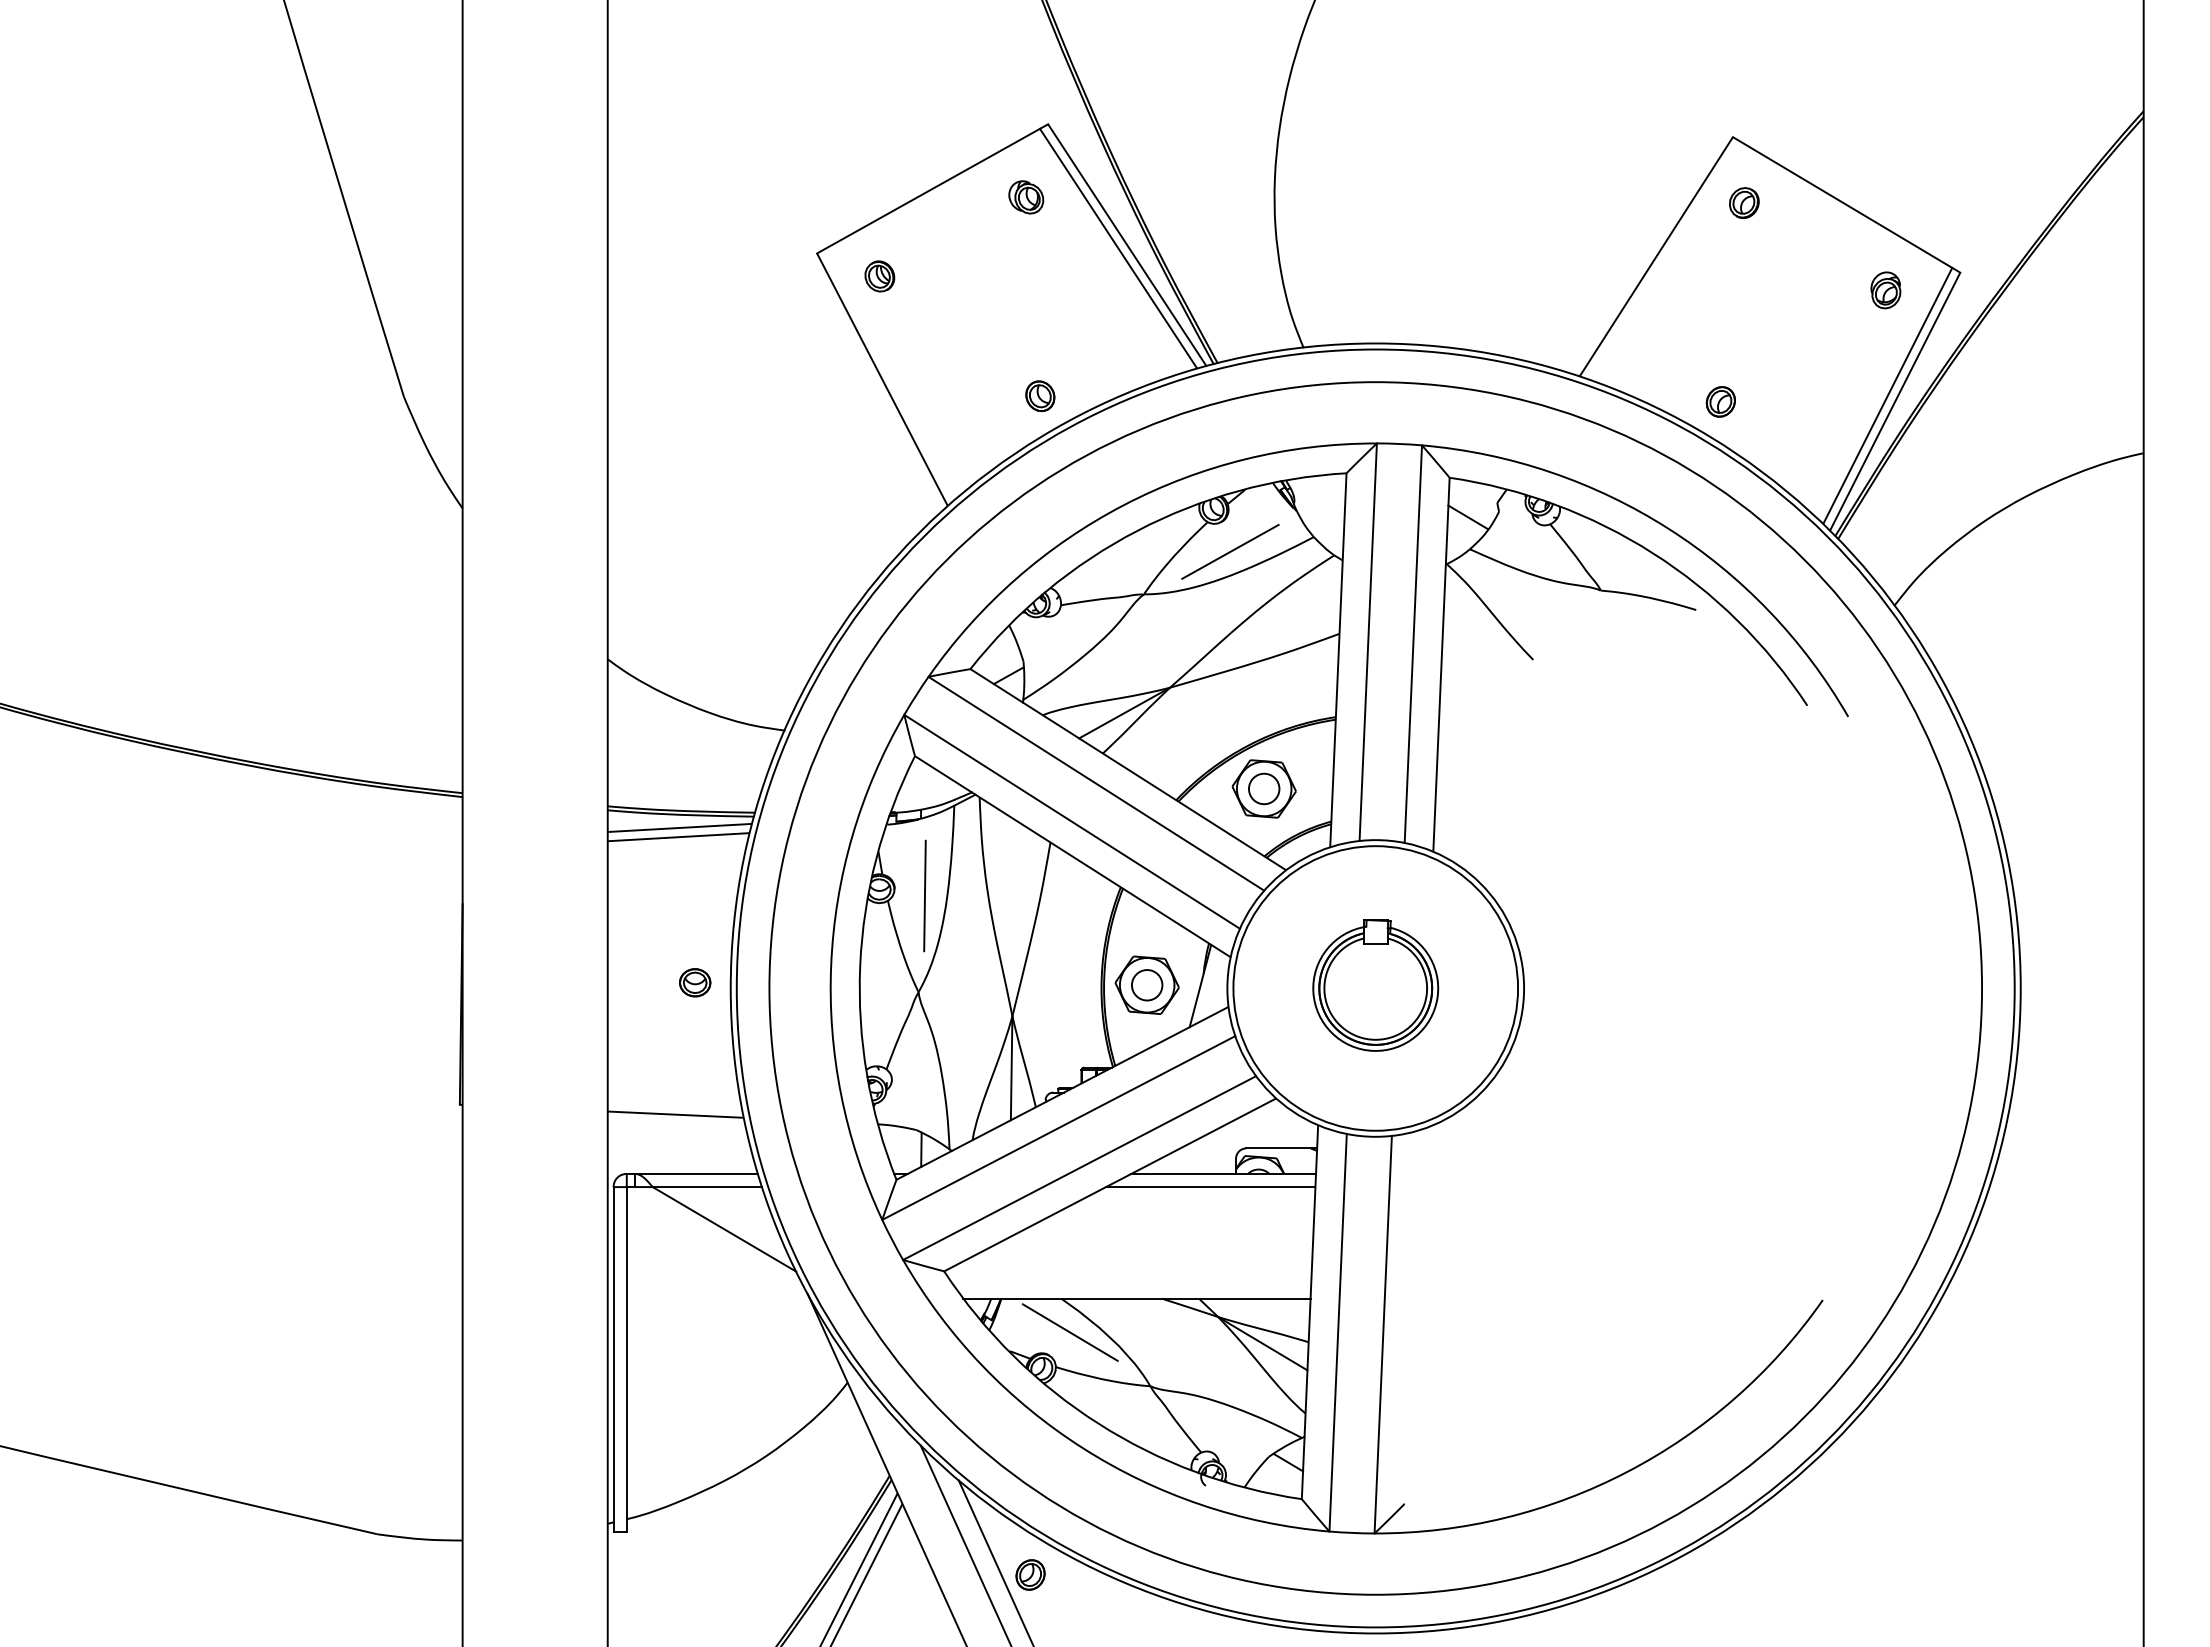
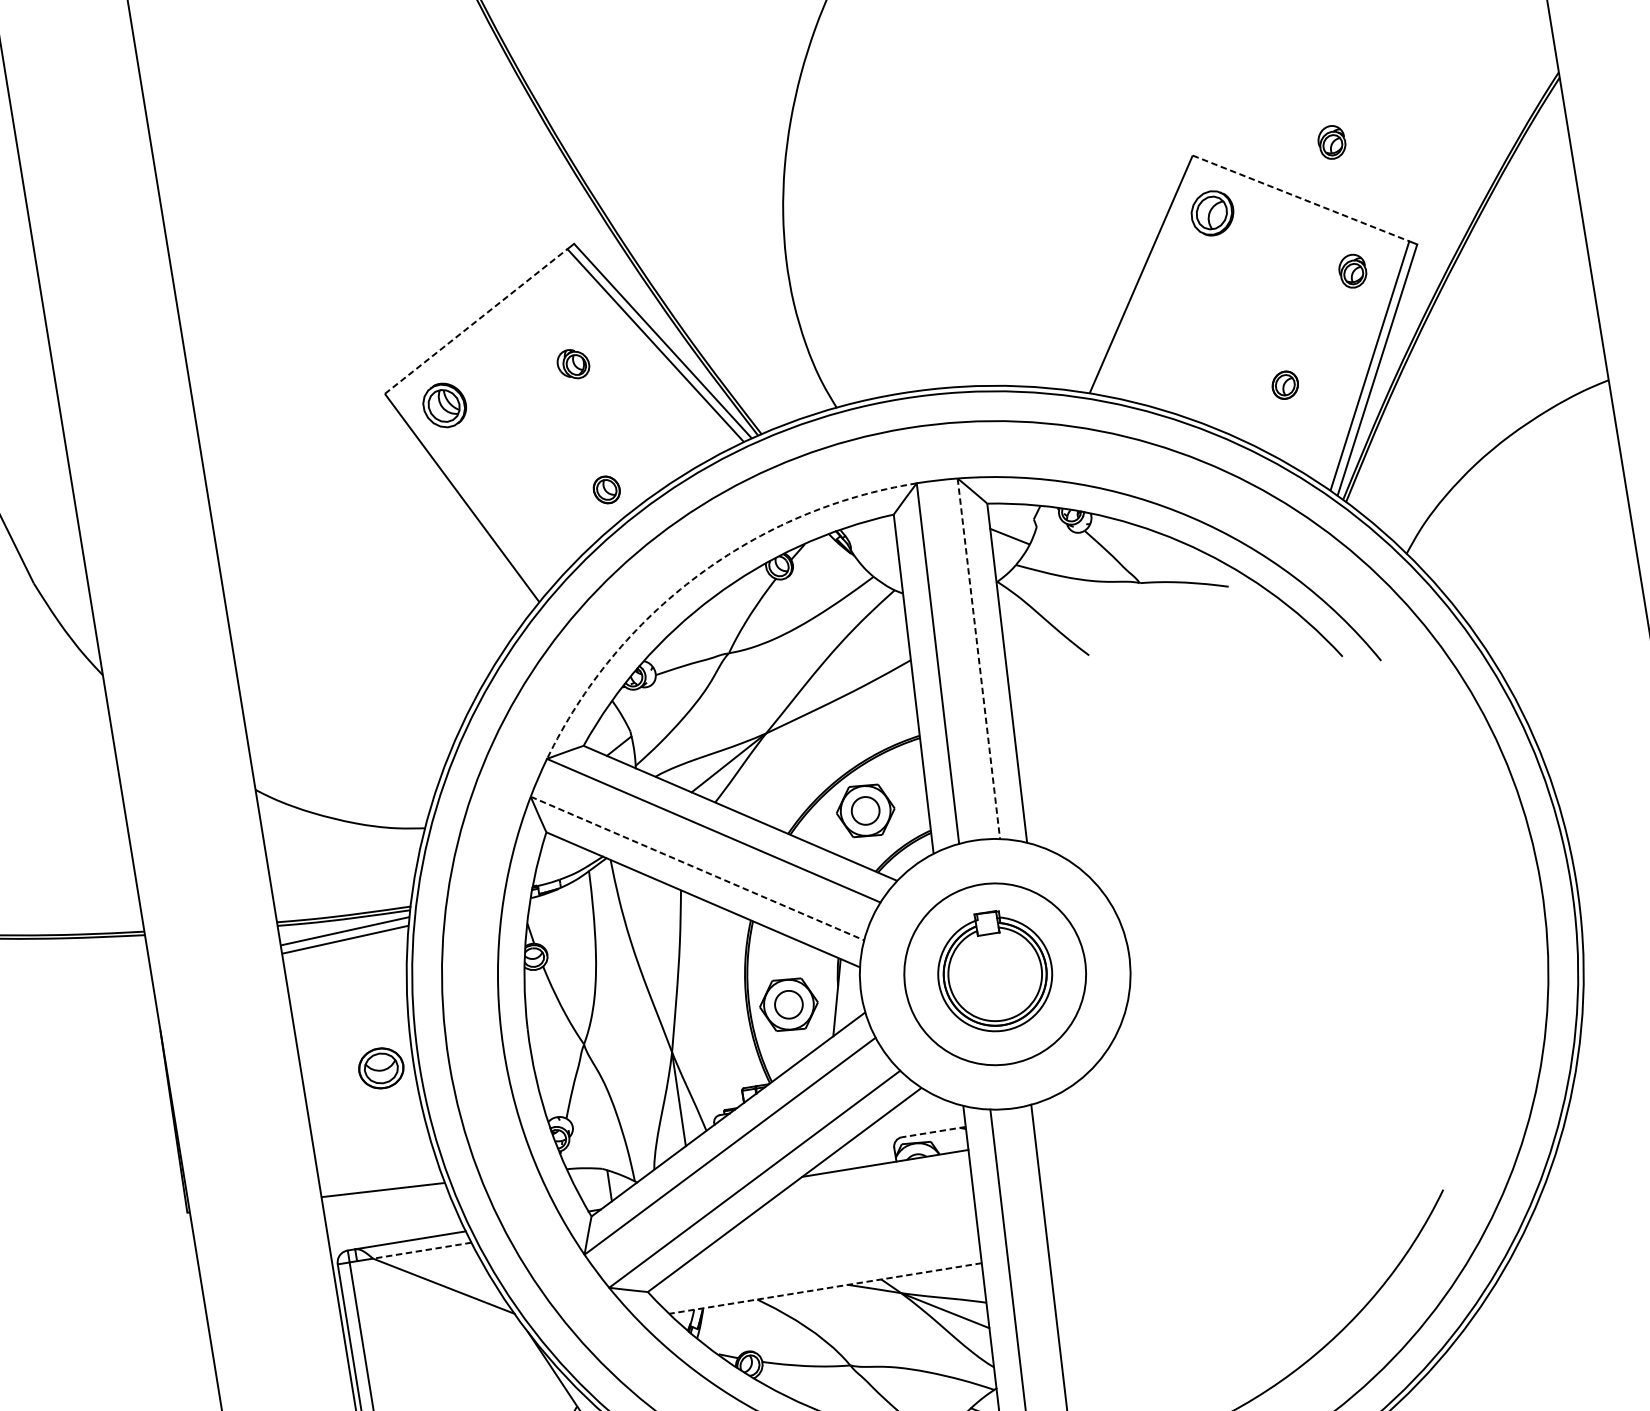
part: (1885, 147) -> (1331, 142), added
line: (928, 191) -> (476, 321), solid -> dashed
part: (1026, 197) -> (573, 364), moved
part: (1744, 202) -> (1212, 212), size x1.6
line: (1842, 202) -> (1300, 198), solid -> dashed
part: (879, 276) -> (444, 405), size x1.6
part: (1720, 401) -> (1284, 384), moved
arc: (1124, 505) -> (698, 576), solid -> dashed
line: (1230, 551) -> (800, 601), removed
line: (1413, 644) -> (979, 659), solid -> dashed
line: (1072, 821) -> (697, 868), solid -> dashed
line: (924, 895) -> (575, 956), removed
part: (695, 982) -> (381, 1068), size x1.6
circle: (1375, 988) -> (995, 974), size x0.7
line: (1281, 1148) -> (933, 1132), solid -> dashed
line: (707, 1187) -> (422, 1251), solid -> dashed
line: (1210, 1187) -> (875, 1177), removed
line: (1136, 1298) -> (824, 1288), solid -> dashed
line: (1069, 1332) -> (769, 1328), removed

